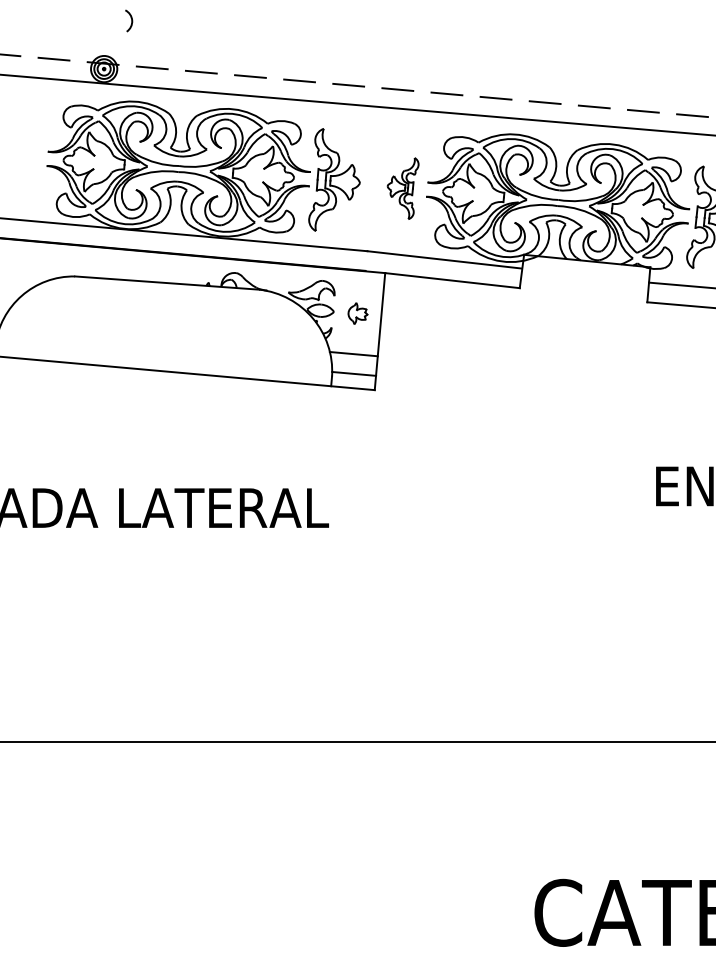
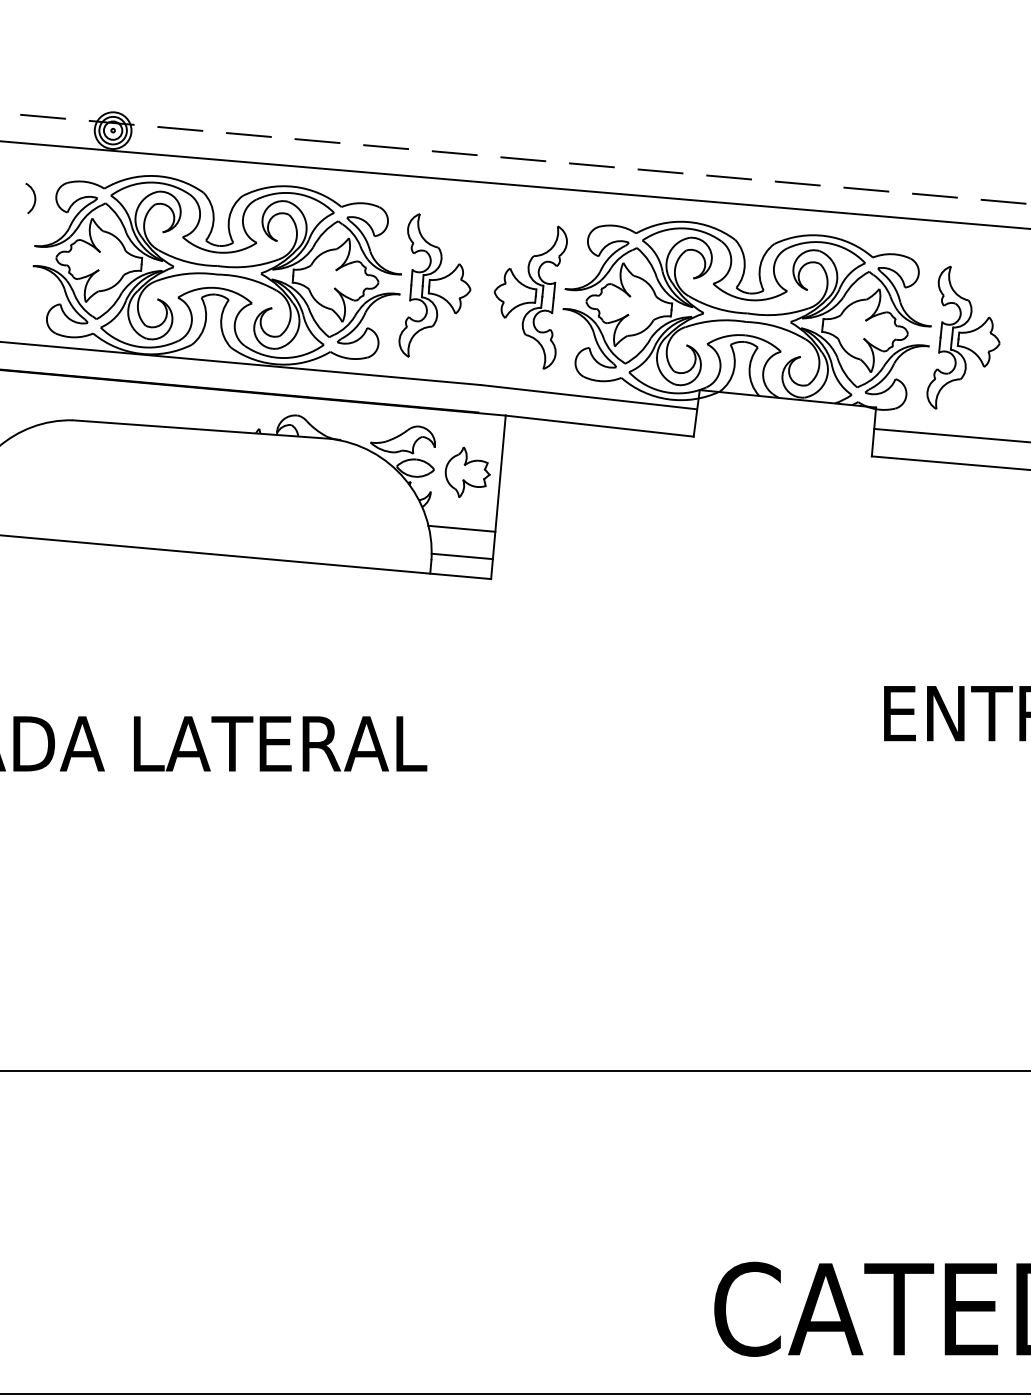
arc: (131, 21) -> (34, 198), moved
part: (402, 188) -> (530, 297), size x1.67
part: (357, 313) -> (467, 471), size x1.67

